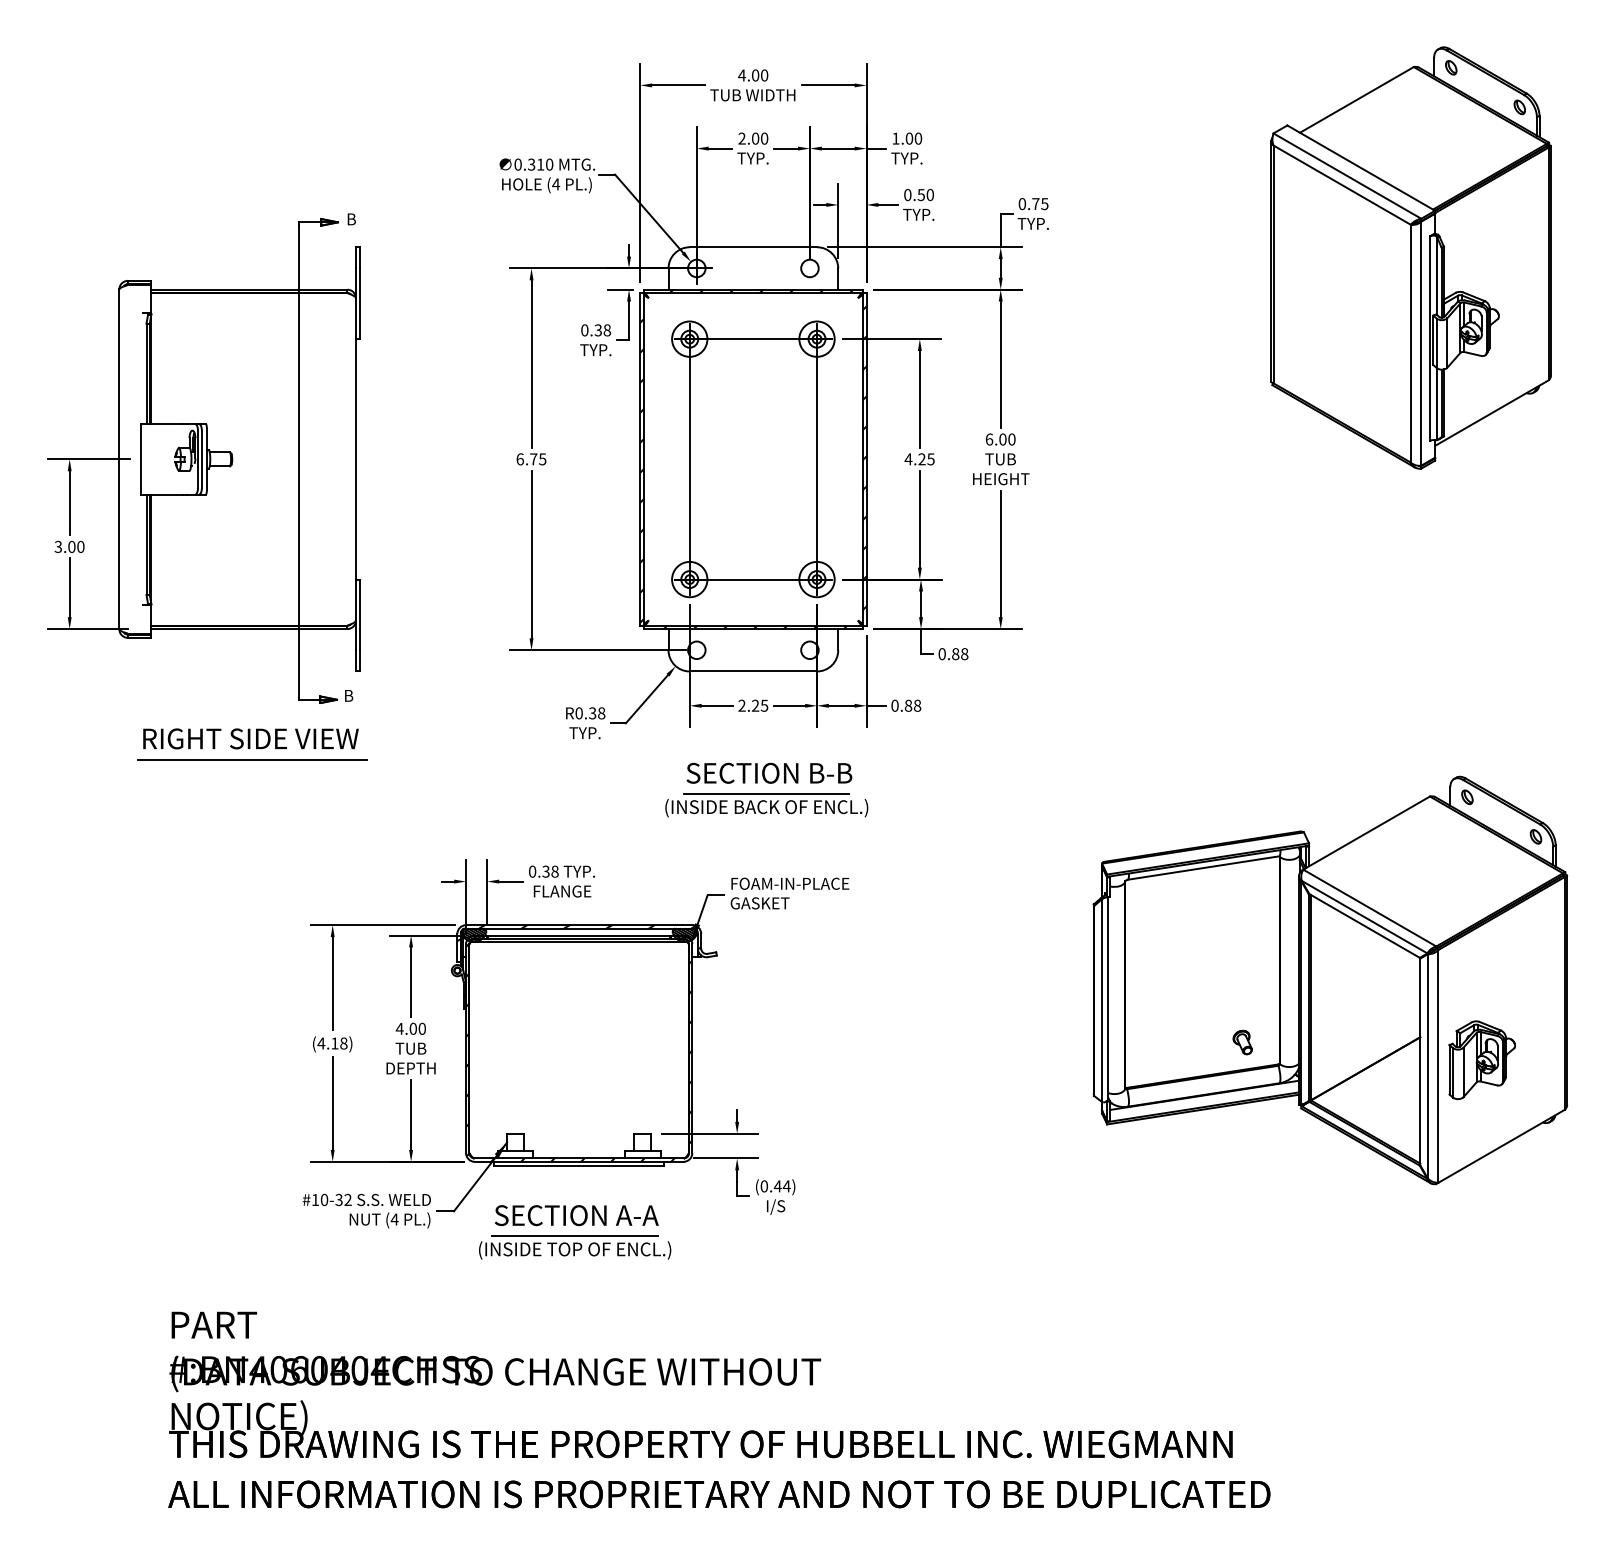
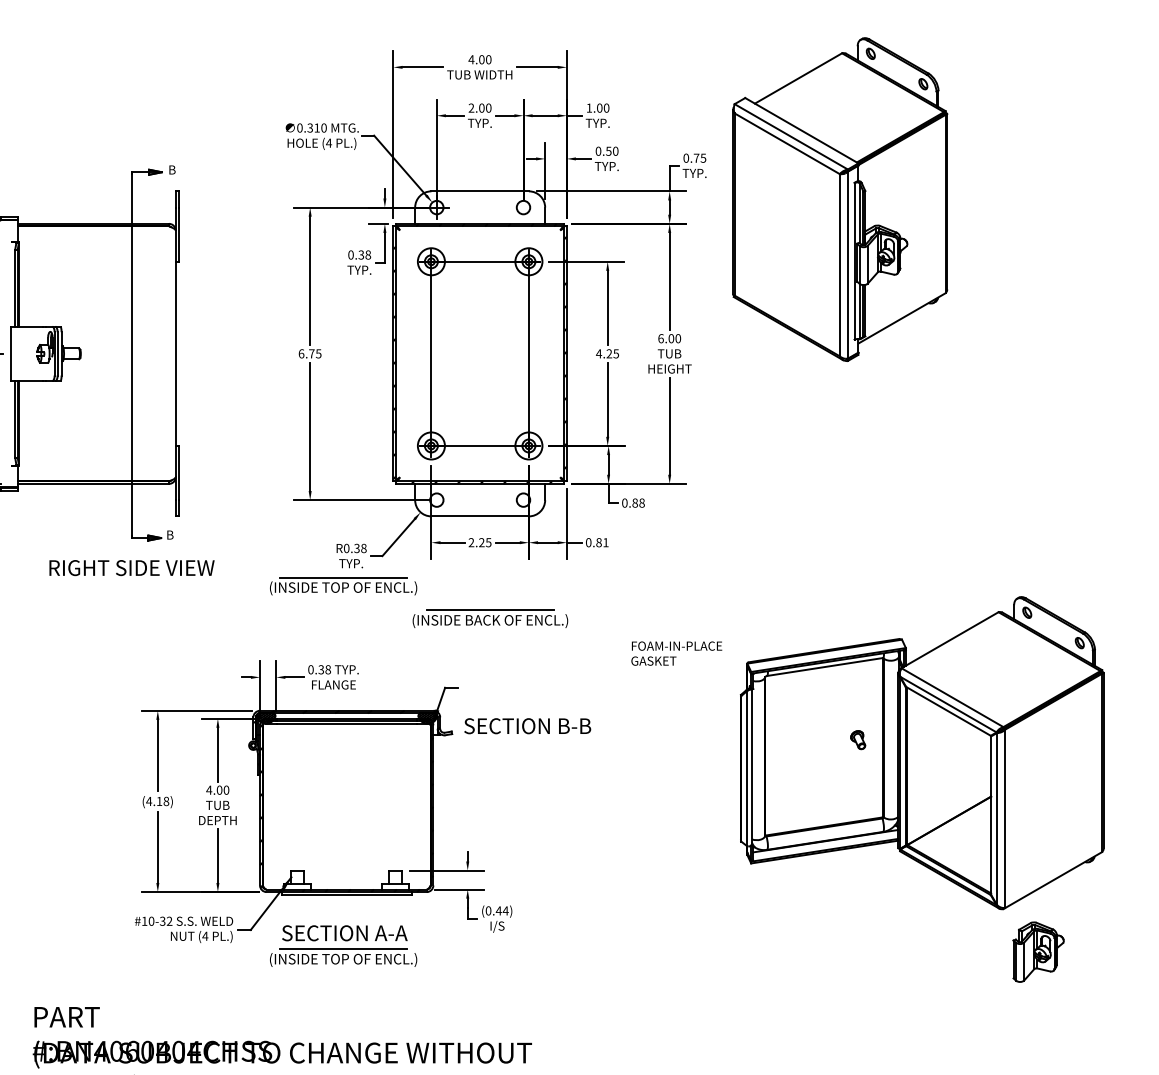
part: (1410, 257) -> (839, 199), moved
text: (917, 705) -> (605, 542), 0.88 -> 0.81
text: (250, 738) -> (131, 567), moved
line: (252, 759) -> (96, 583), removed
part: (575, 762) -> (343, 586), added
text: (769, 772) -> (527, 725), moved
text: (789, 893) -> (676, 653), moved
part: (1242, 1042) -> (857, 740), moved
part: (1481, 1059) -> (1038, 951), moved

